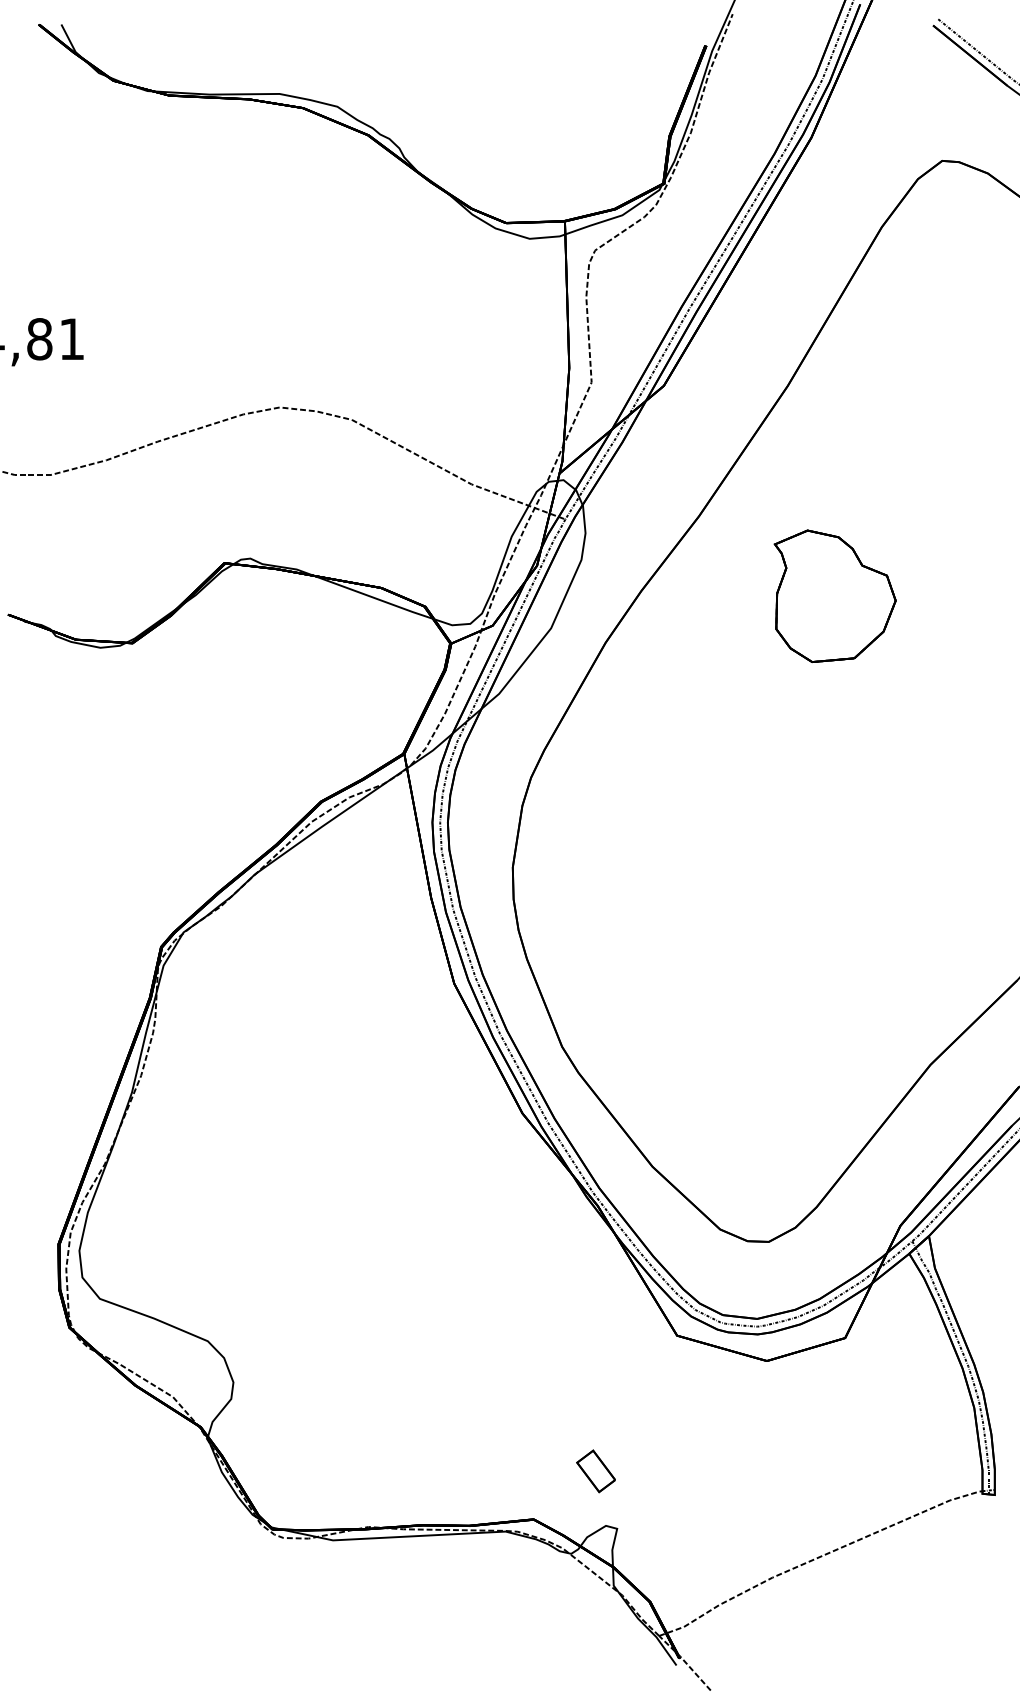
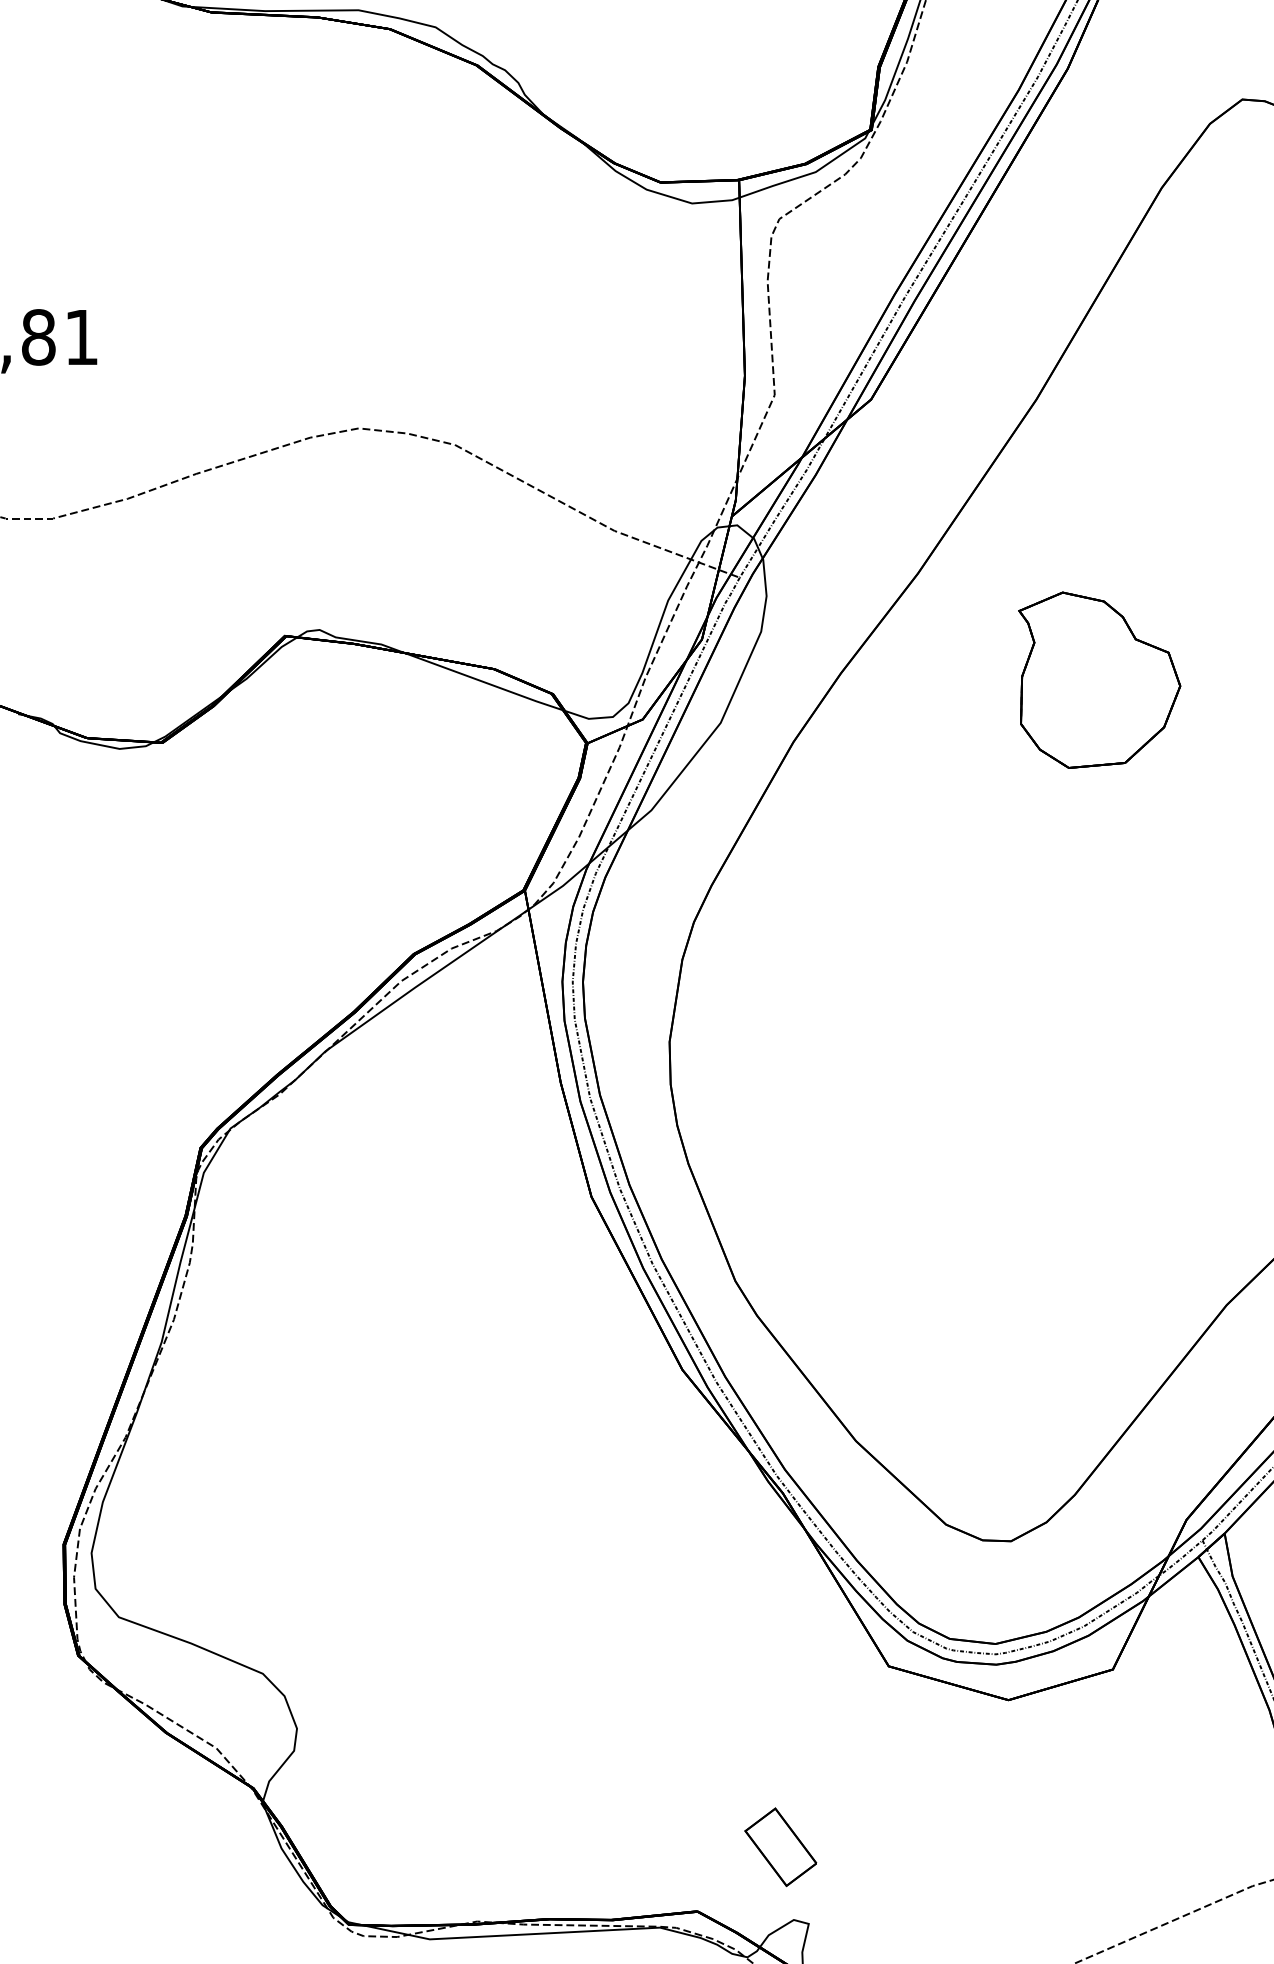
part: (595, 1471) -> (779, 1847), size x1.4

